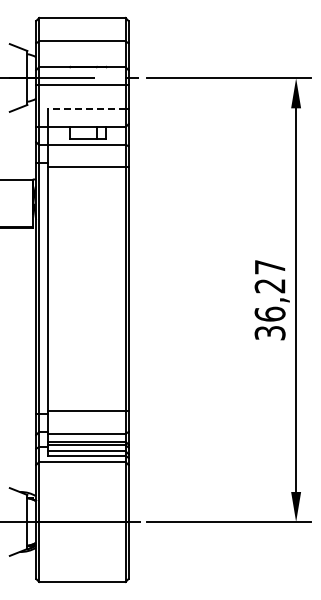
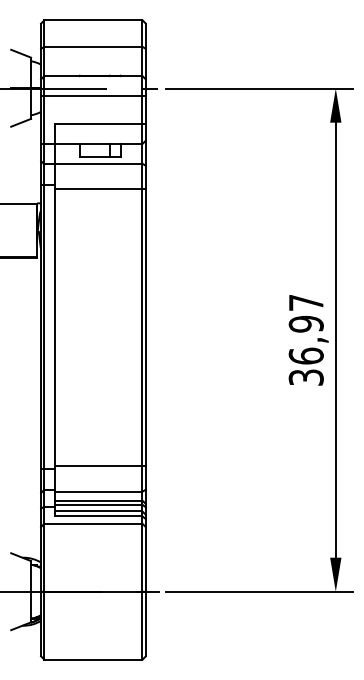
line: (86, 109) -> (98, 123), dashed -> solid
text: (269, 285) -> (305, 323), 36,27 -> 36,97

